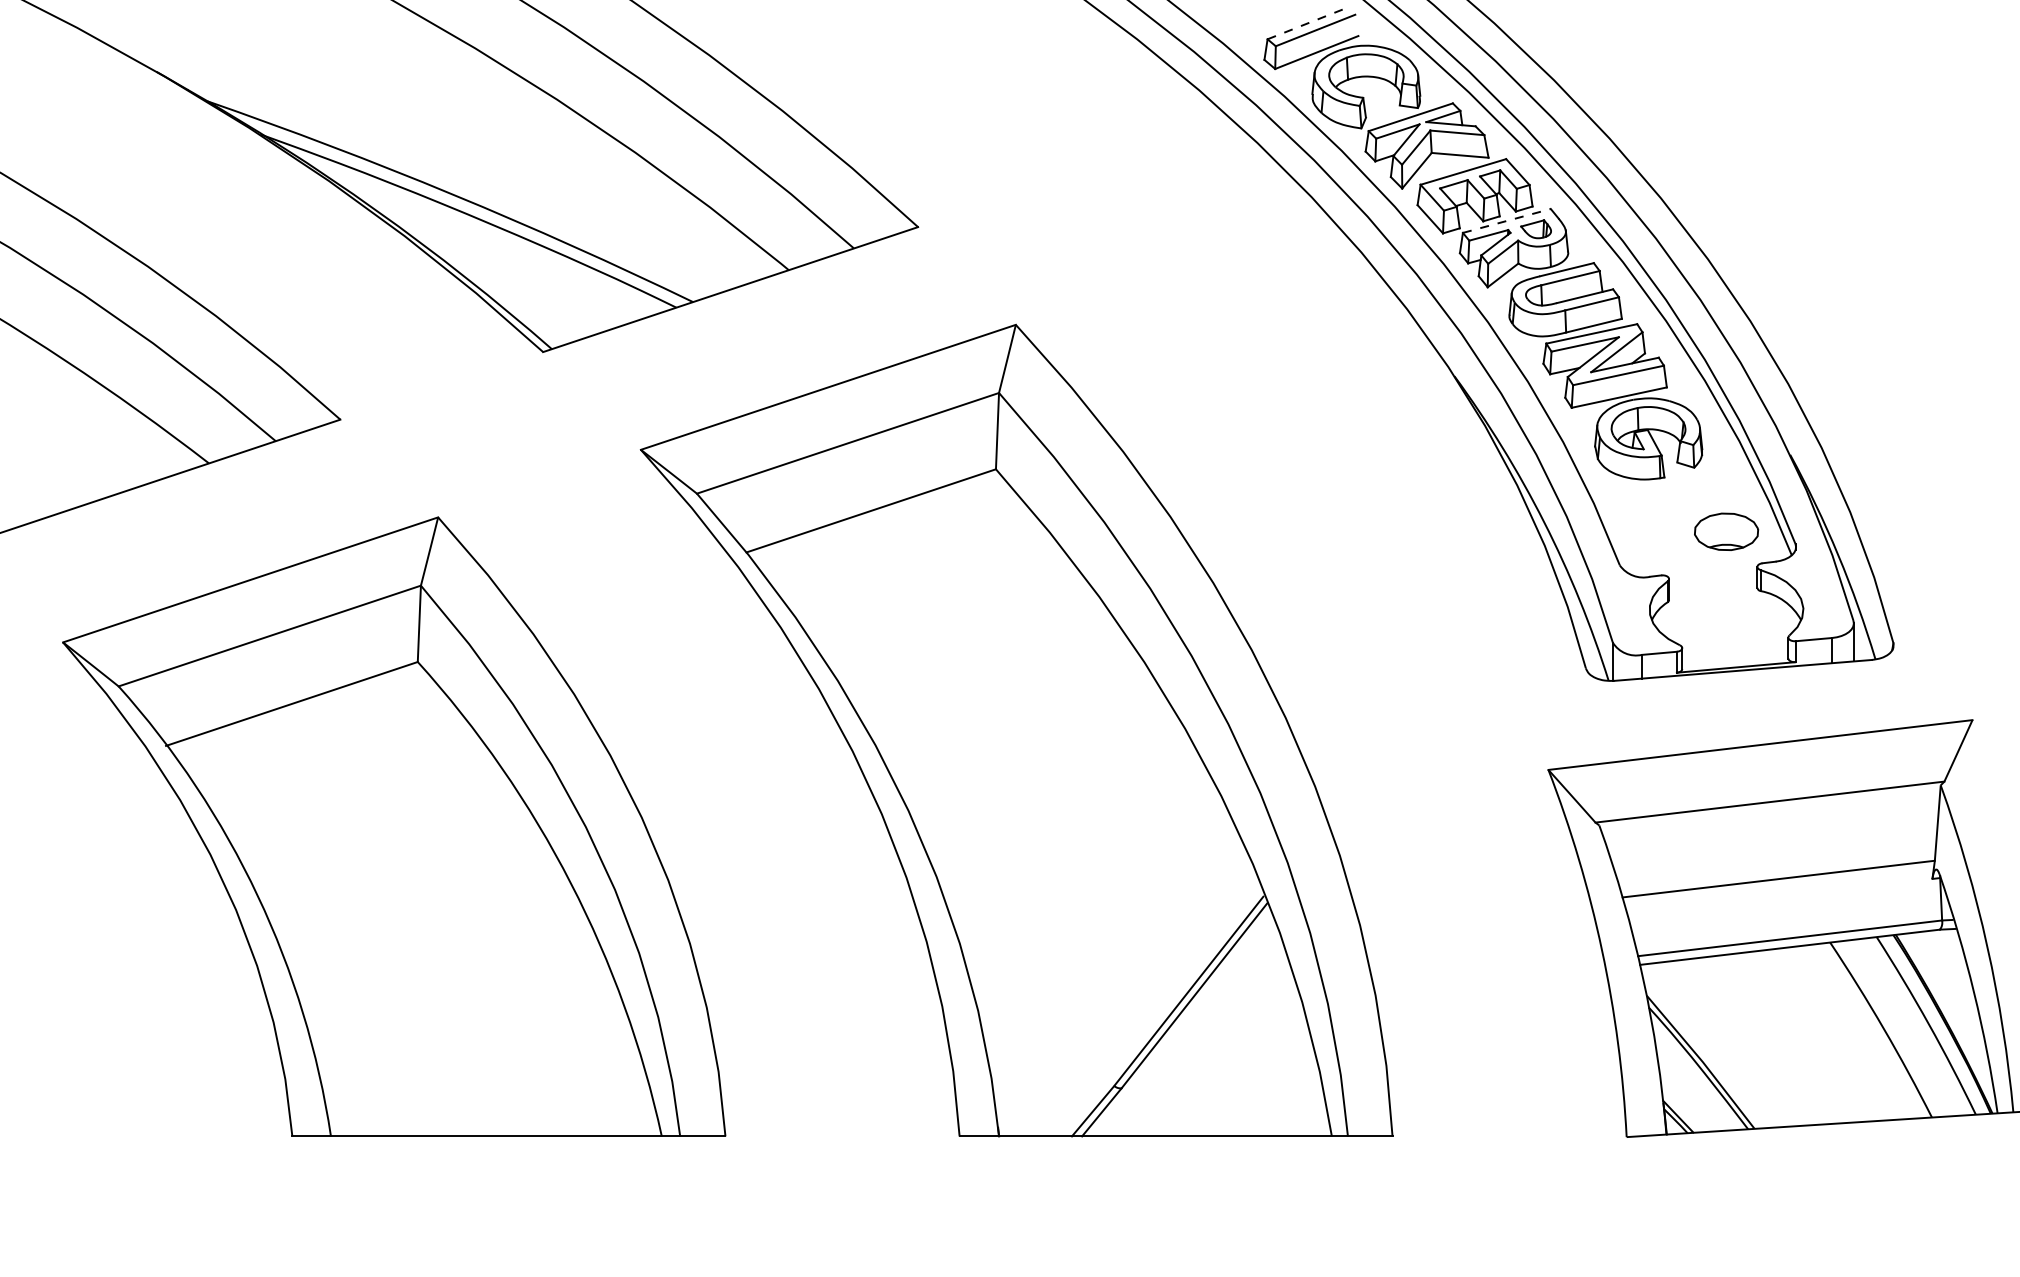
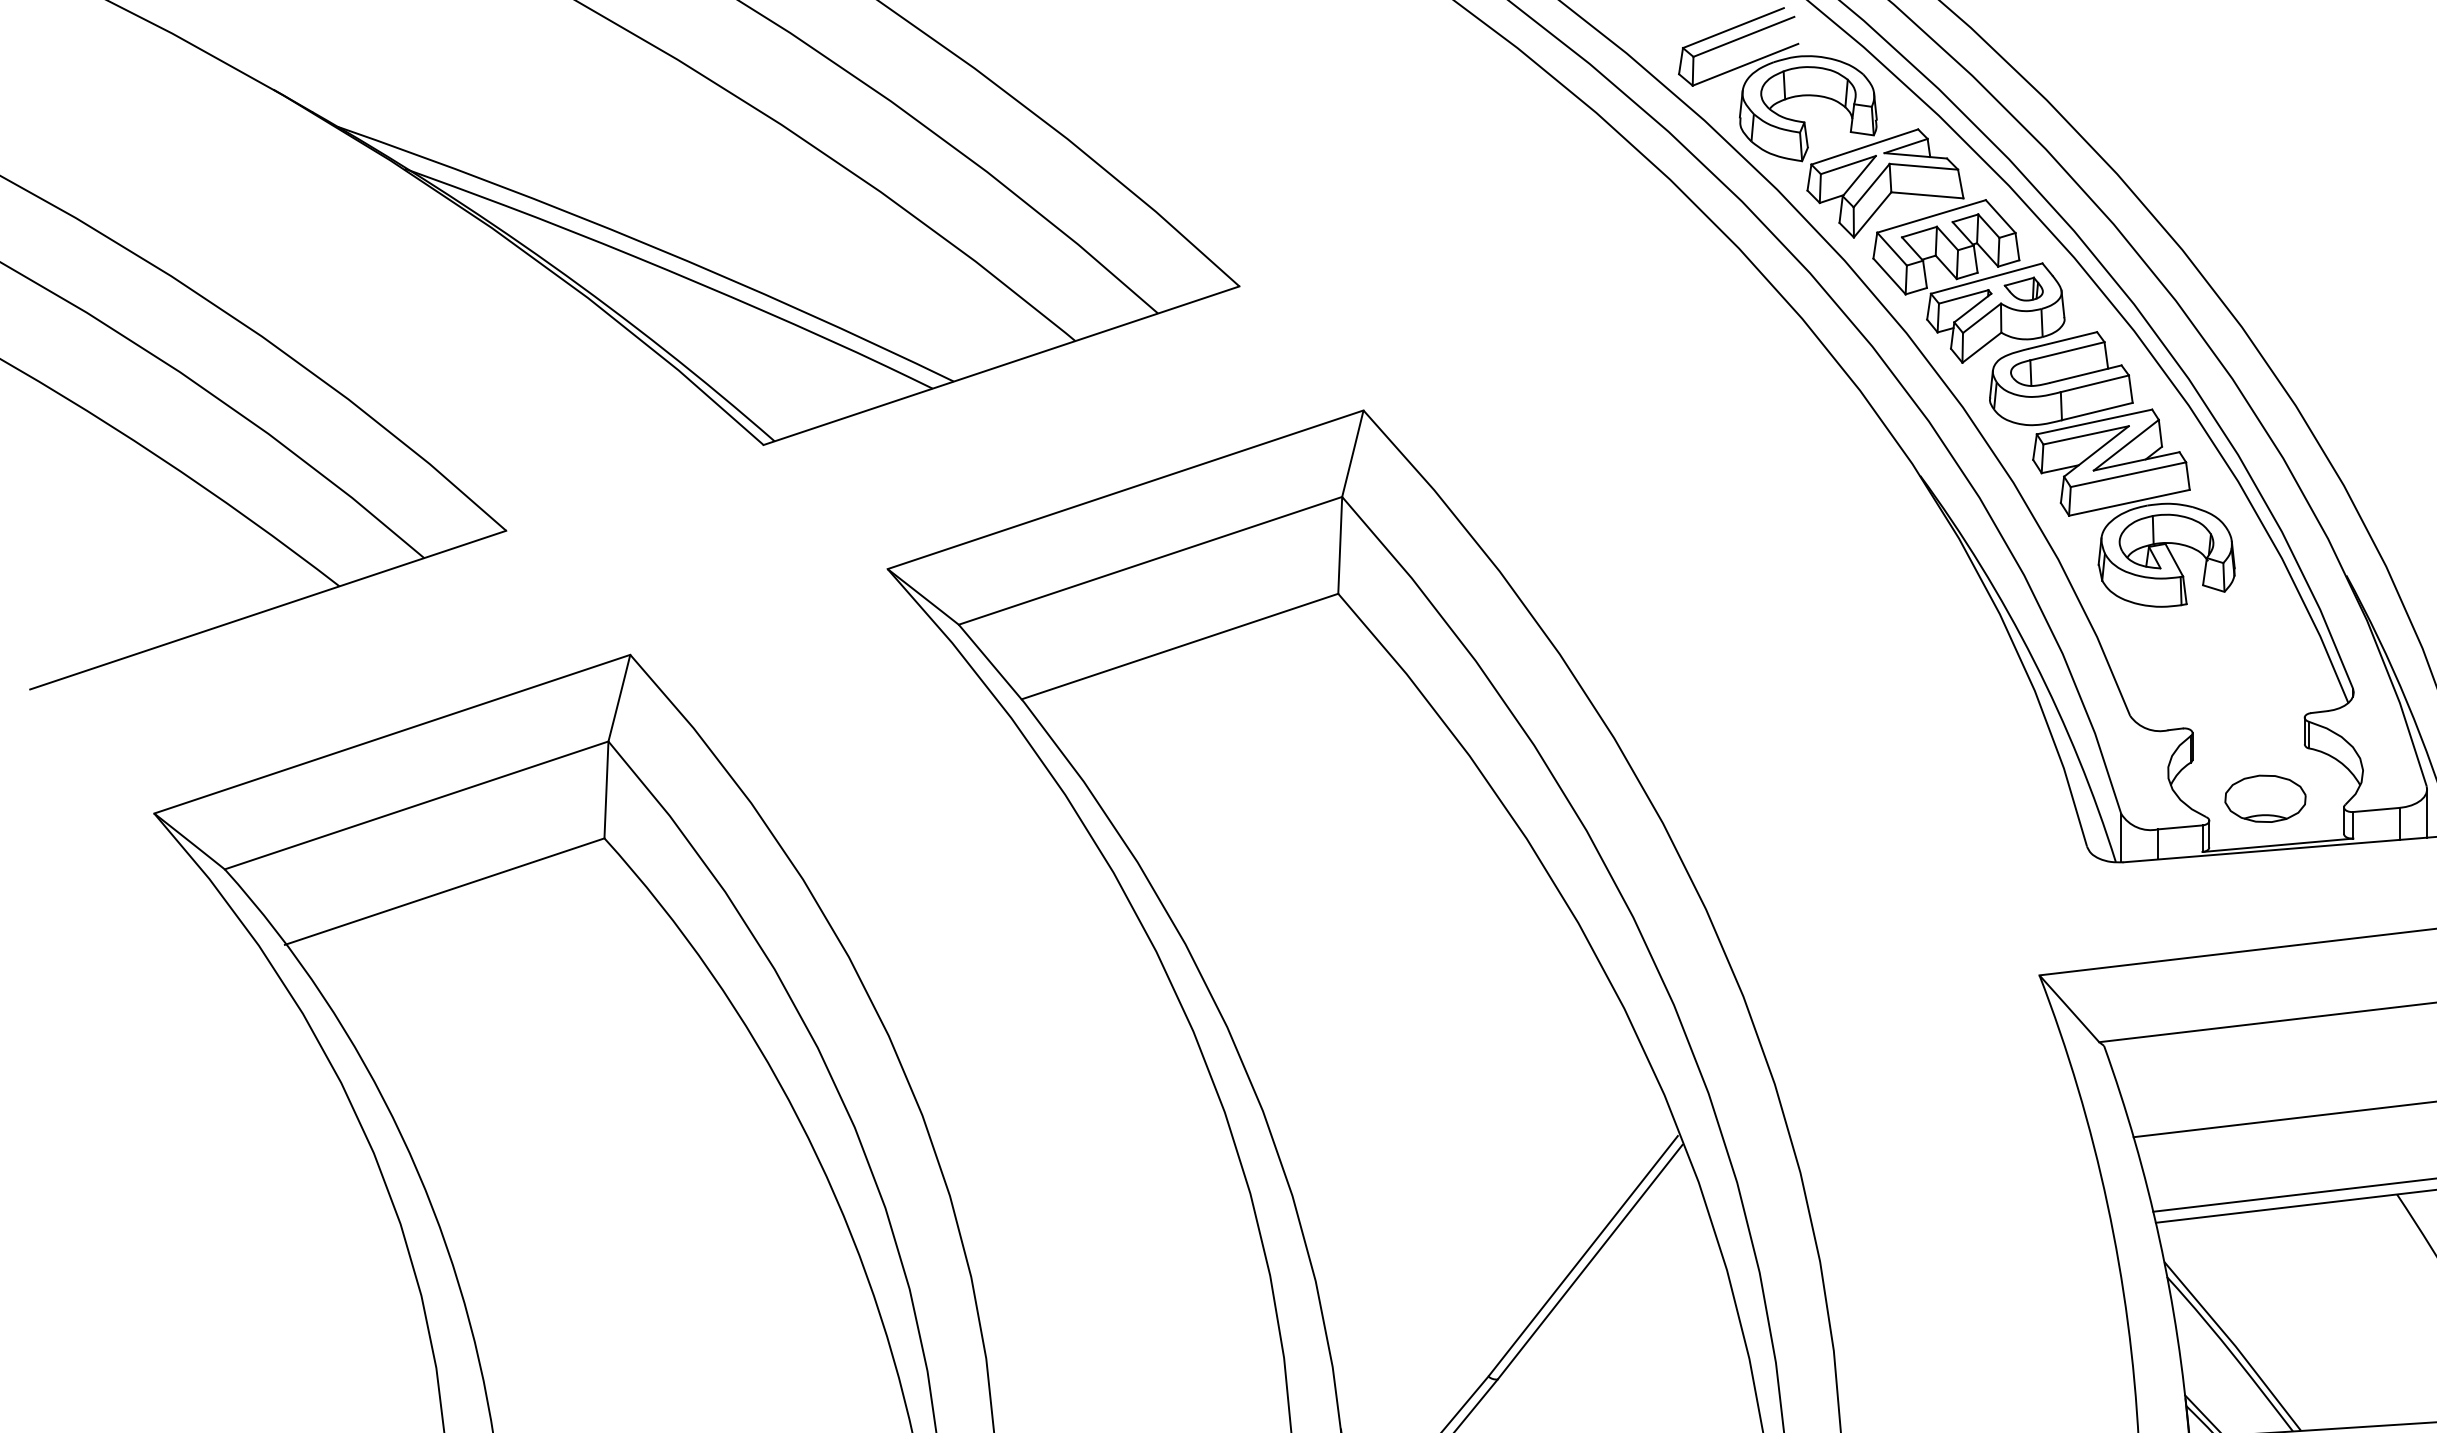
line: (1307, 23) -> (1733, 27), dashed -> solid
line: (1506, 220) -> (1986, 278), dashed -> solid
part: (1726, 531) -> (2265, 798), moved

